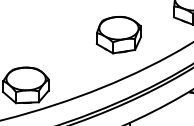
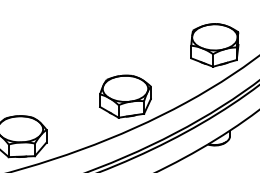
part: (118, 34) -> (125, 96), moved

